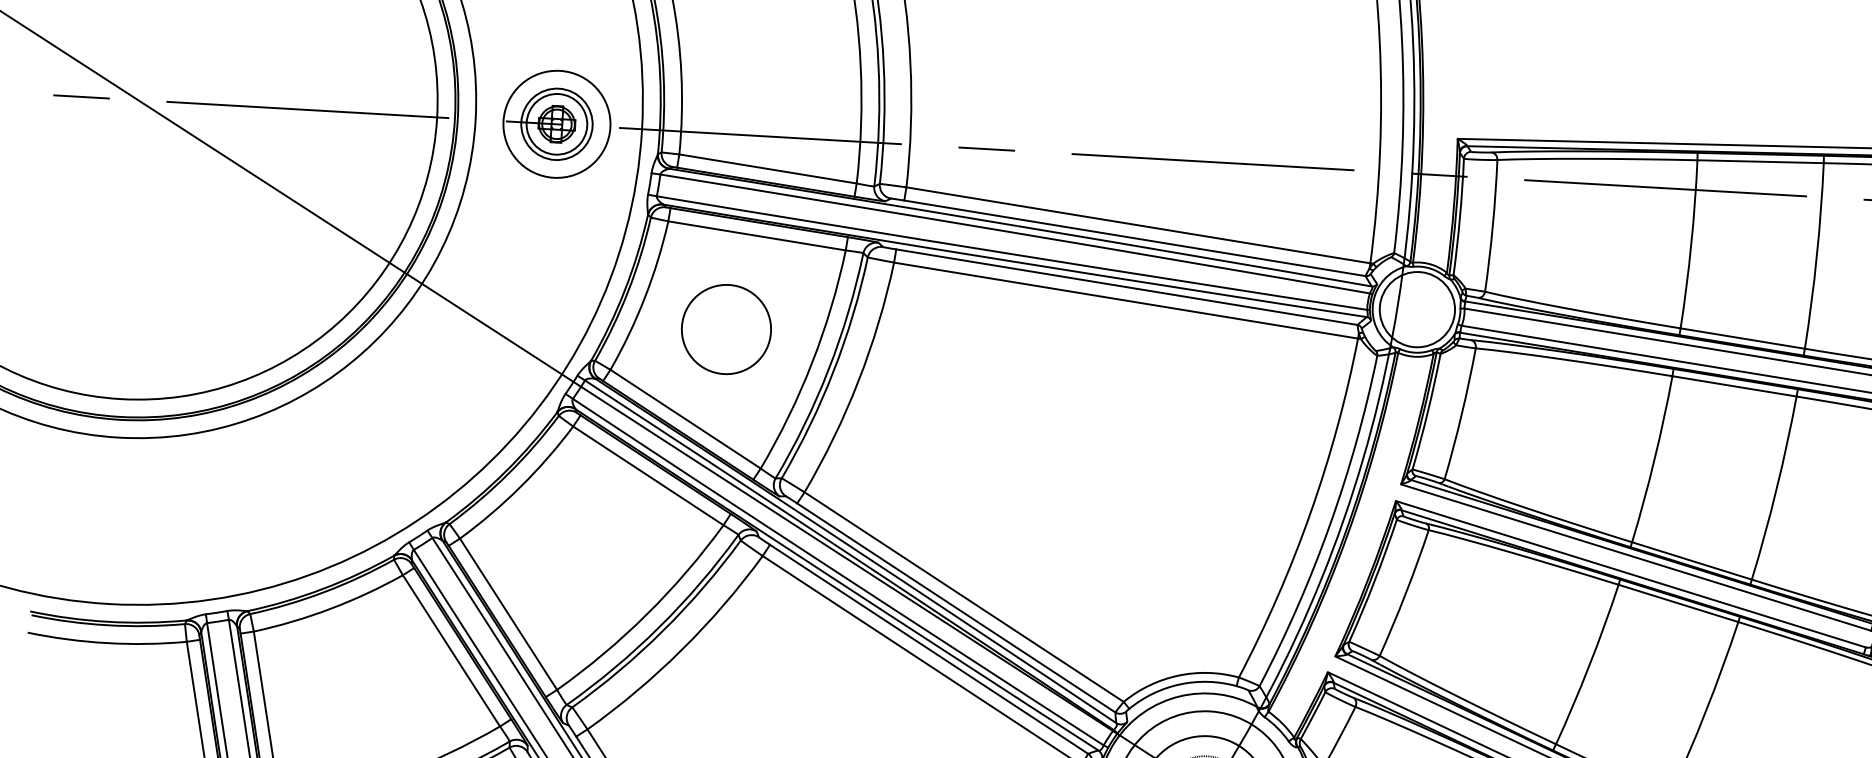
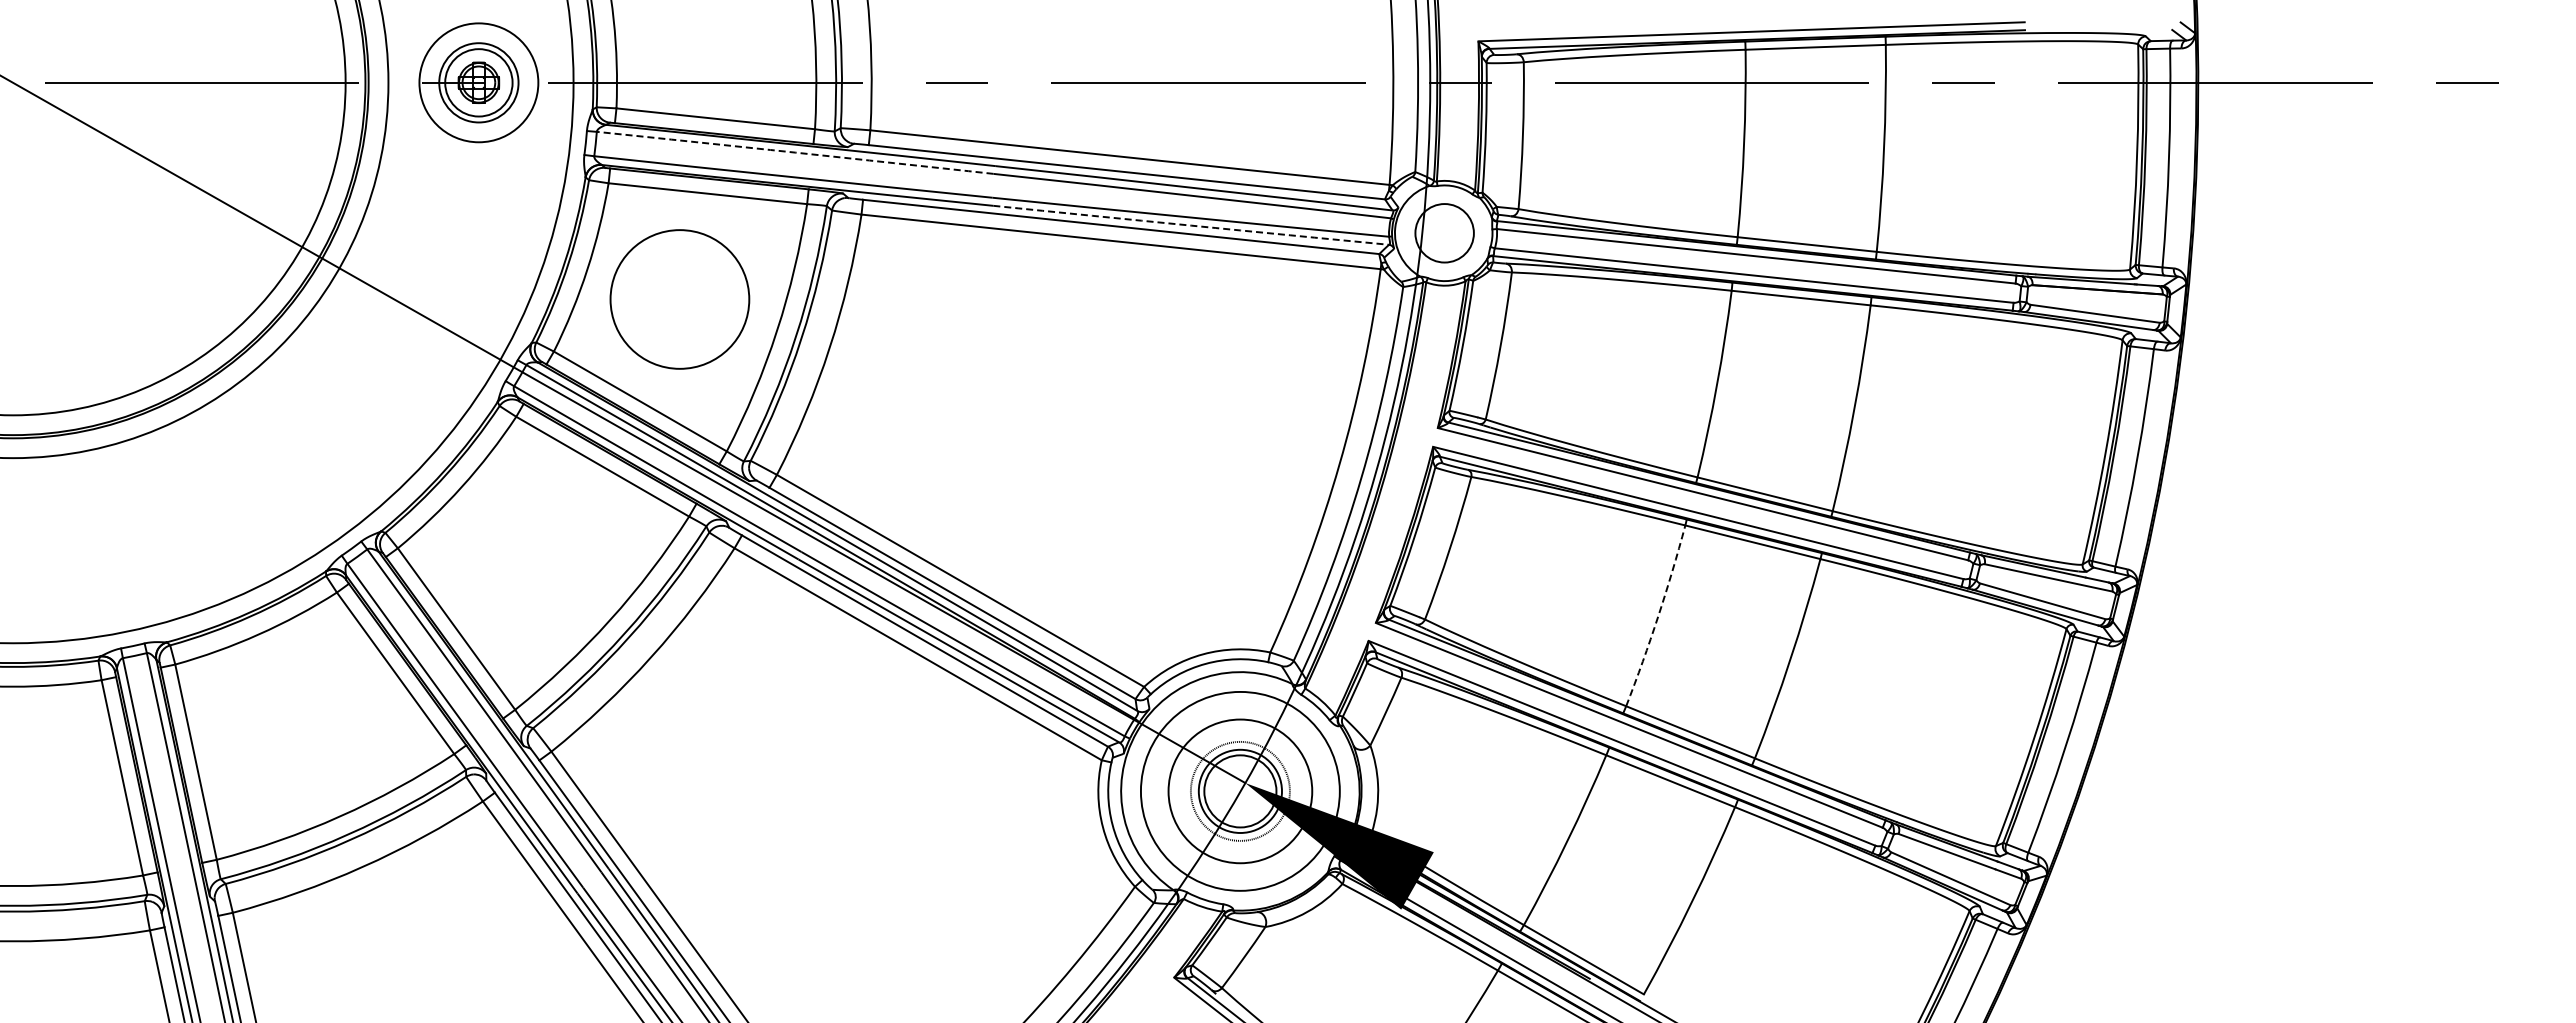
arc: (837, 203) -> (795, 152), solid -> dashed
arc: (1190, 289) -> (1191, 225), solid -> dashed
circle: (1417, 309) -> (1444, 233), size x0.7
circle: (726, 329) -> (679, 299), size x1.4
arc: (1589, 665) -> (1658, 616), solid -> dashed

